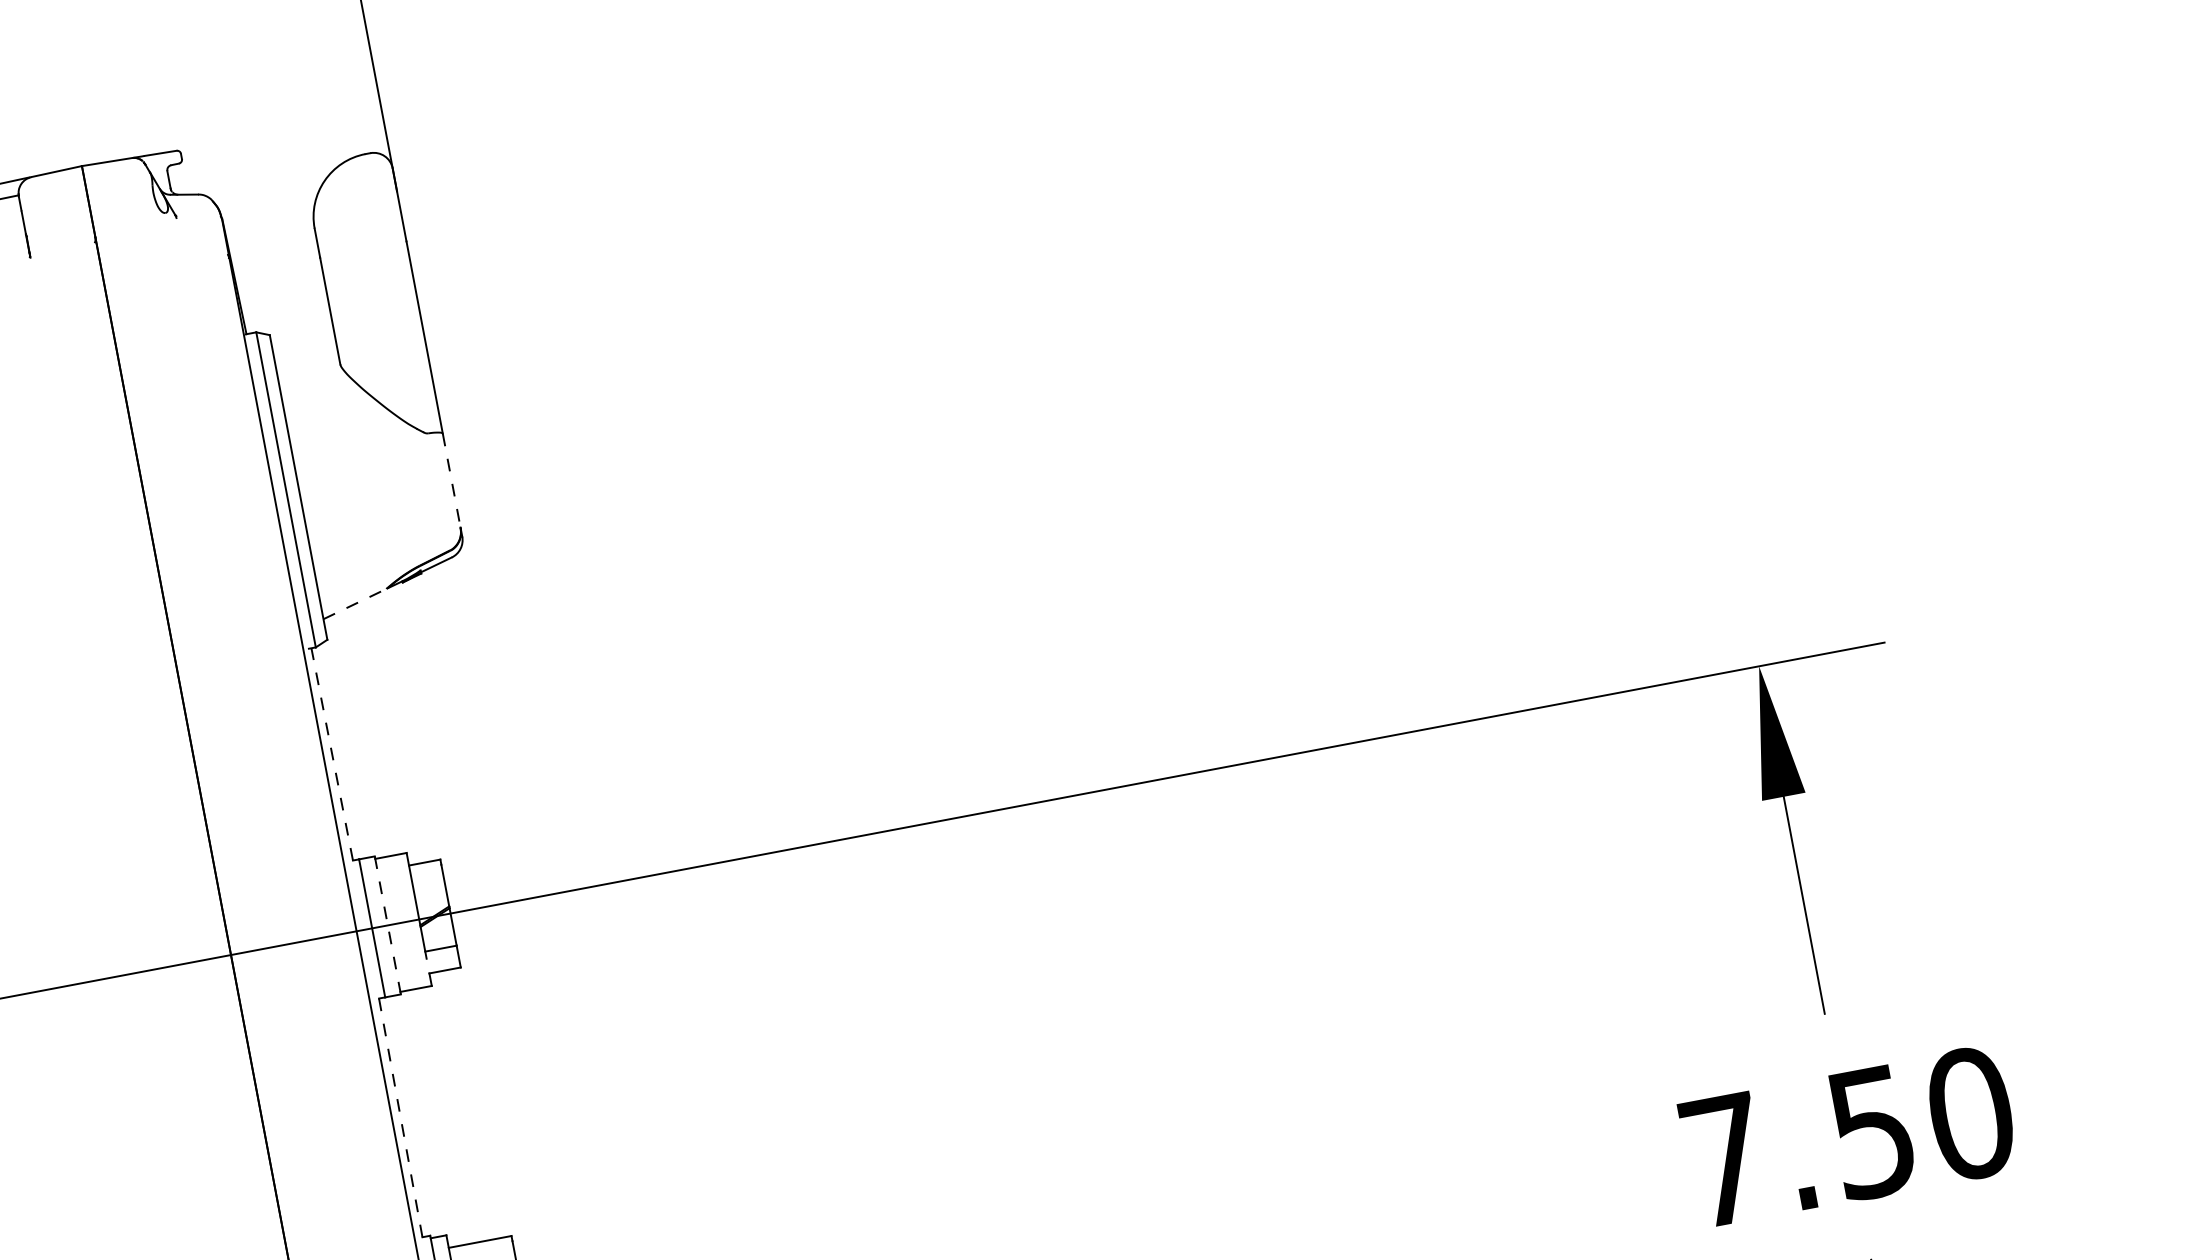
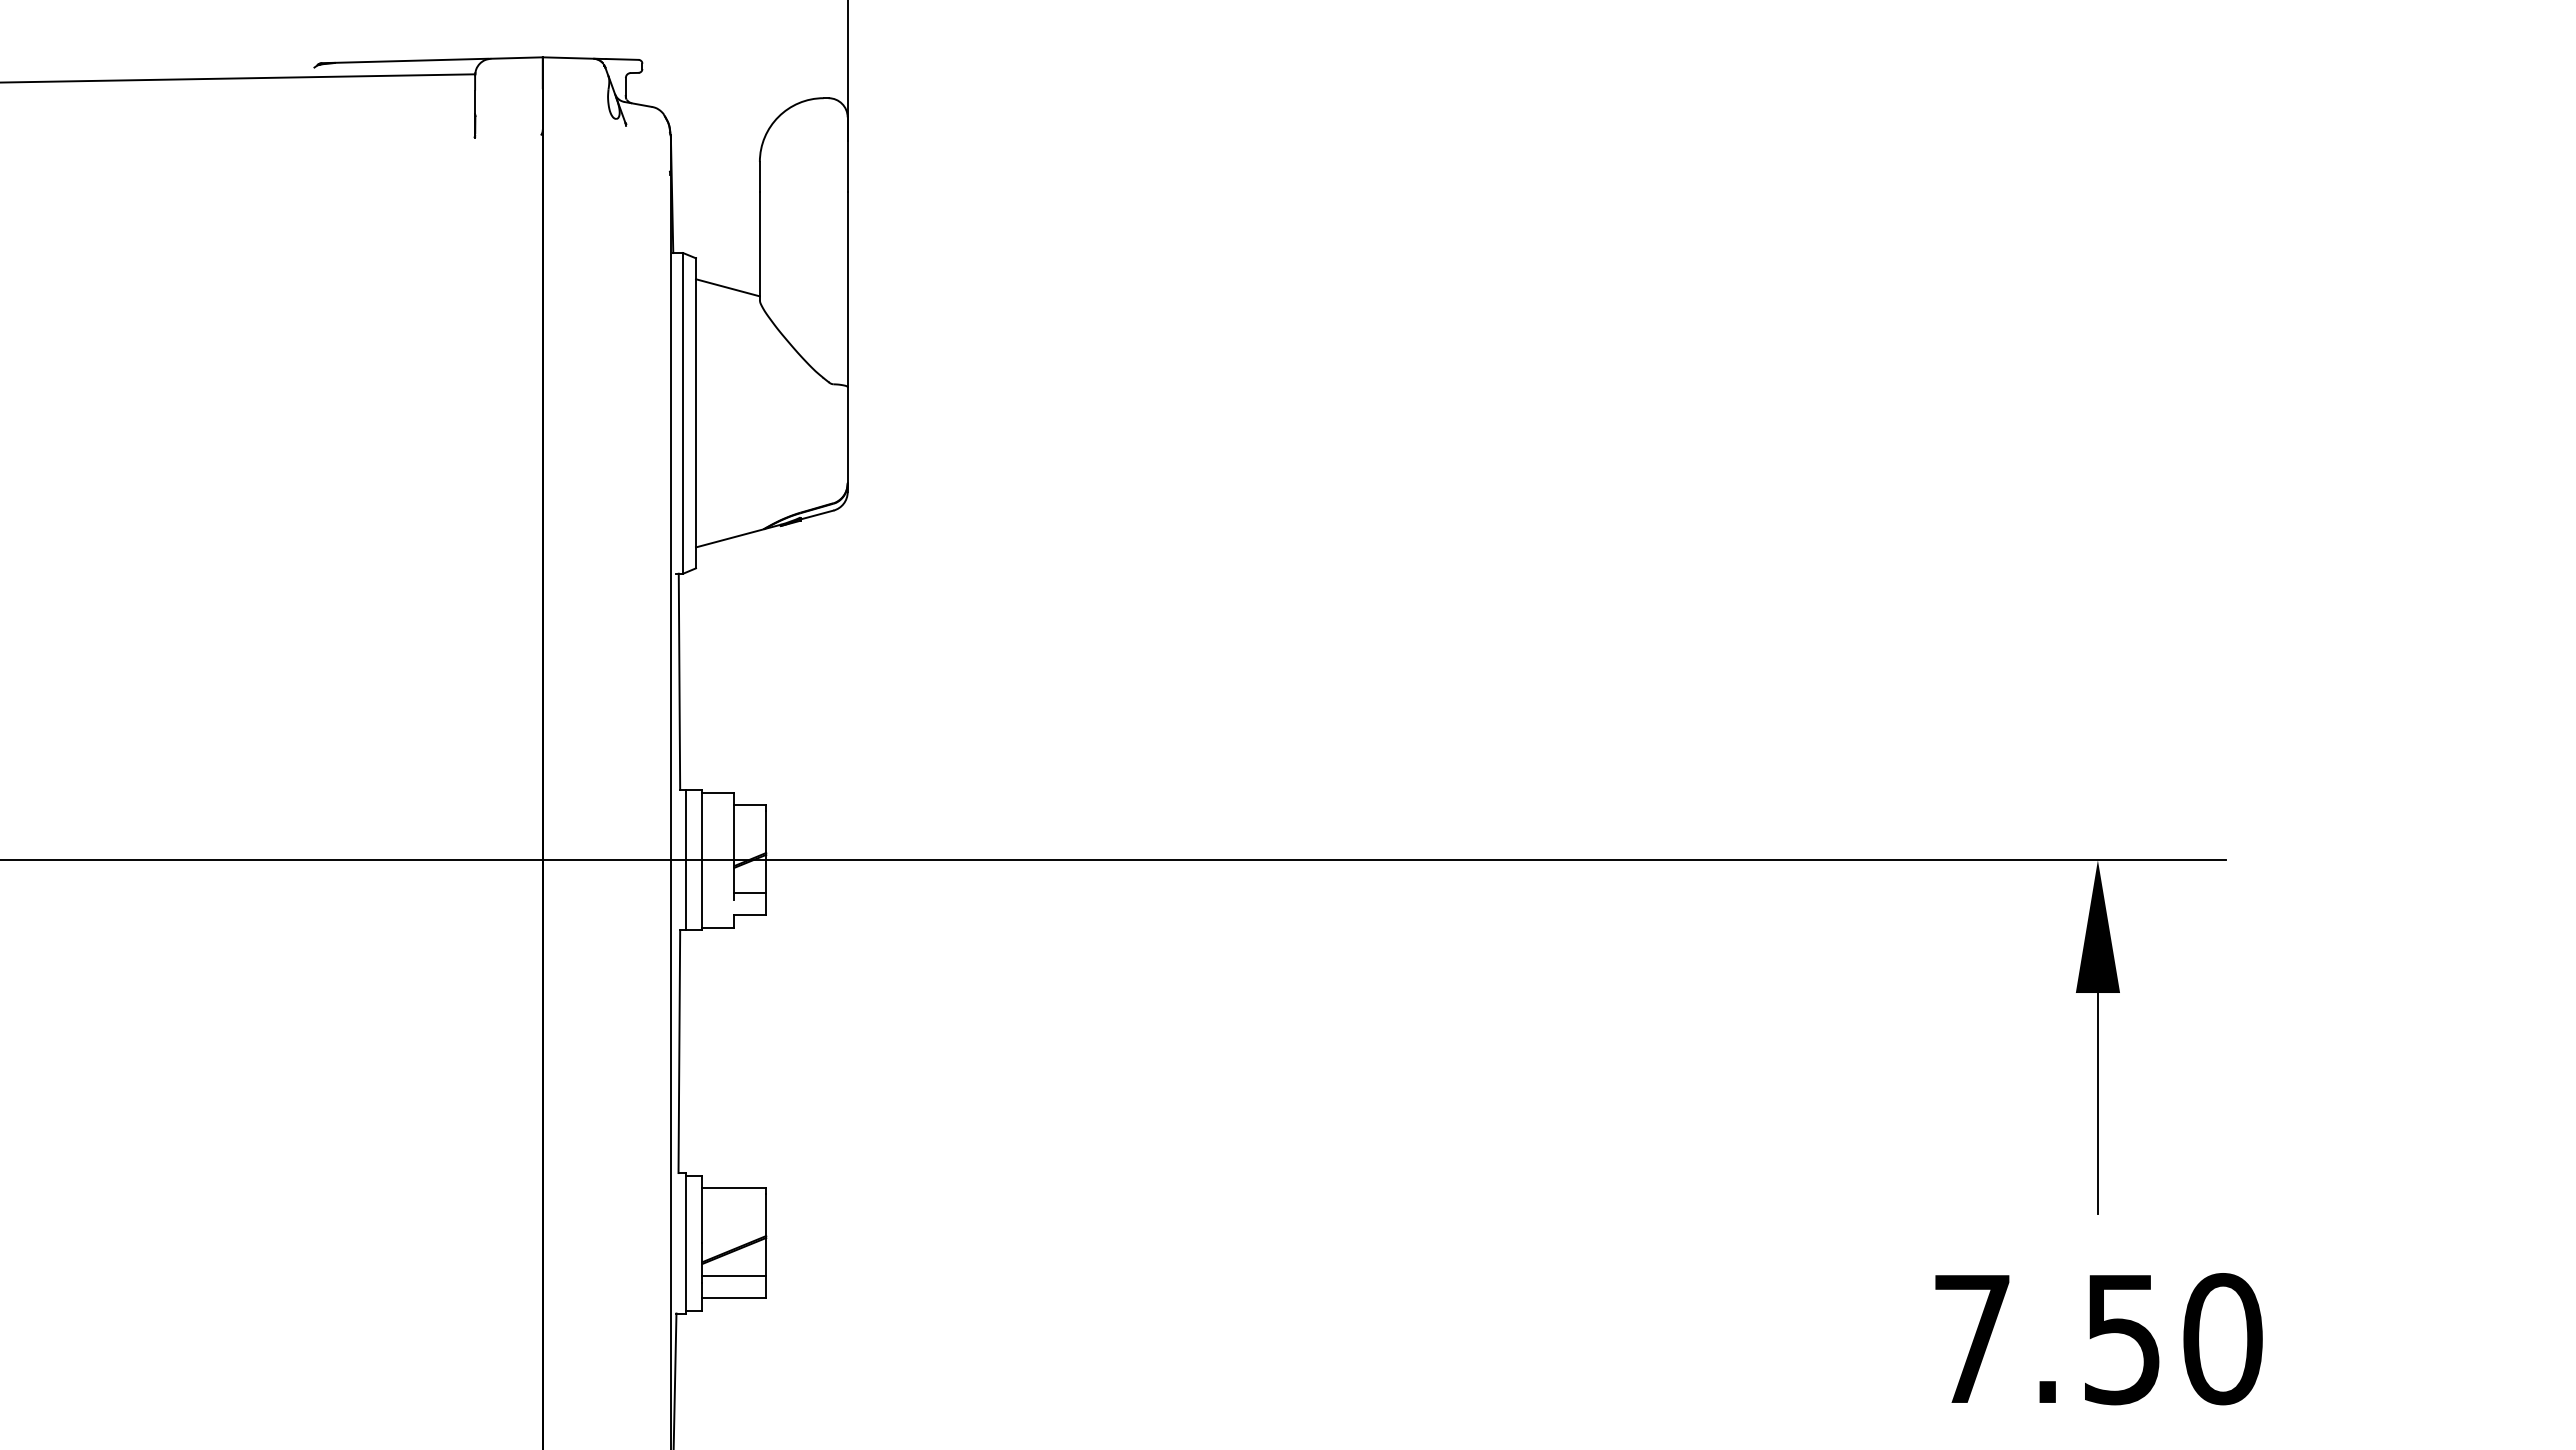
line: (306, 357) -> (727, 287), added
line: (451, 481) -> (847, 435), dashed -> solid
line: (354, 604) -> (729, 538), dashed -> solid
line: (332, 754) -> (679, 681), dashed -> solid
line: (388, 925) -> (702, 860), dashed -> solid
line: (400, 1117) -> (679, 1051), dashed -> solid

